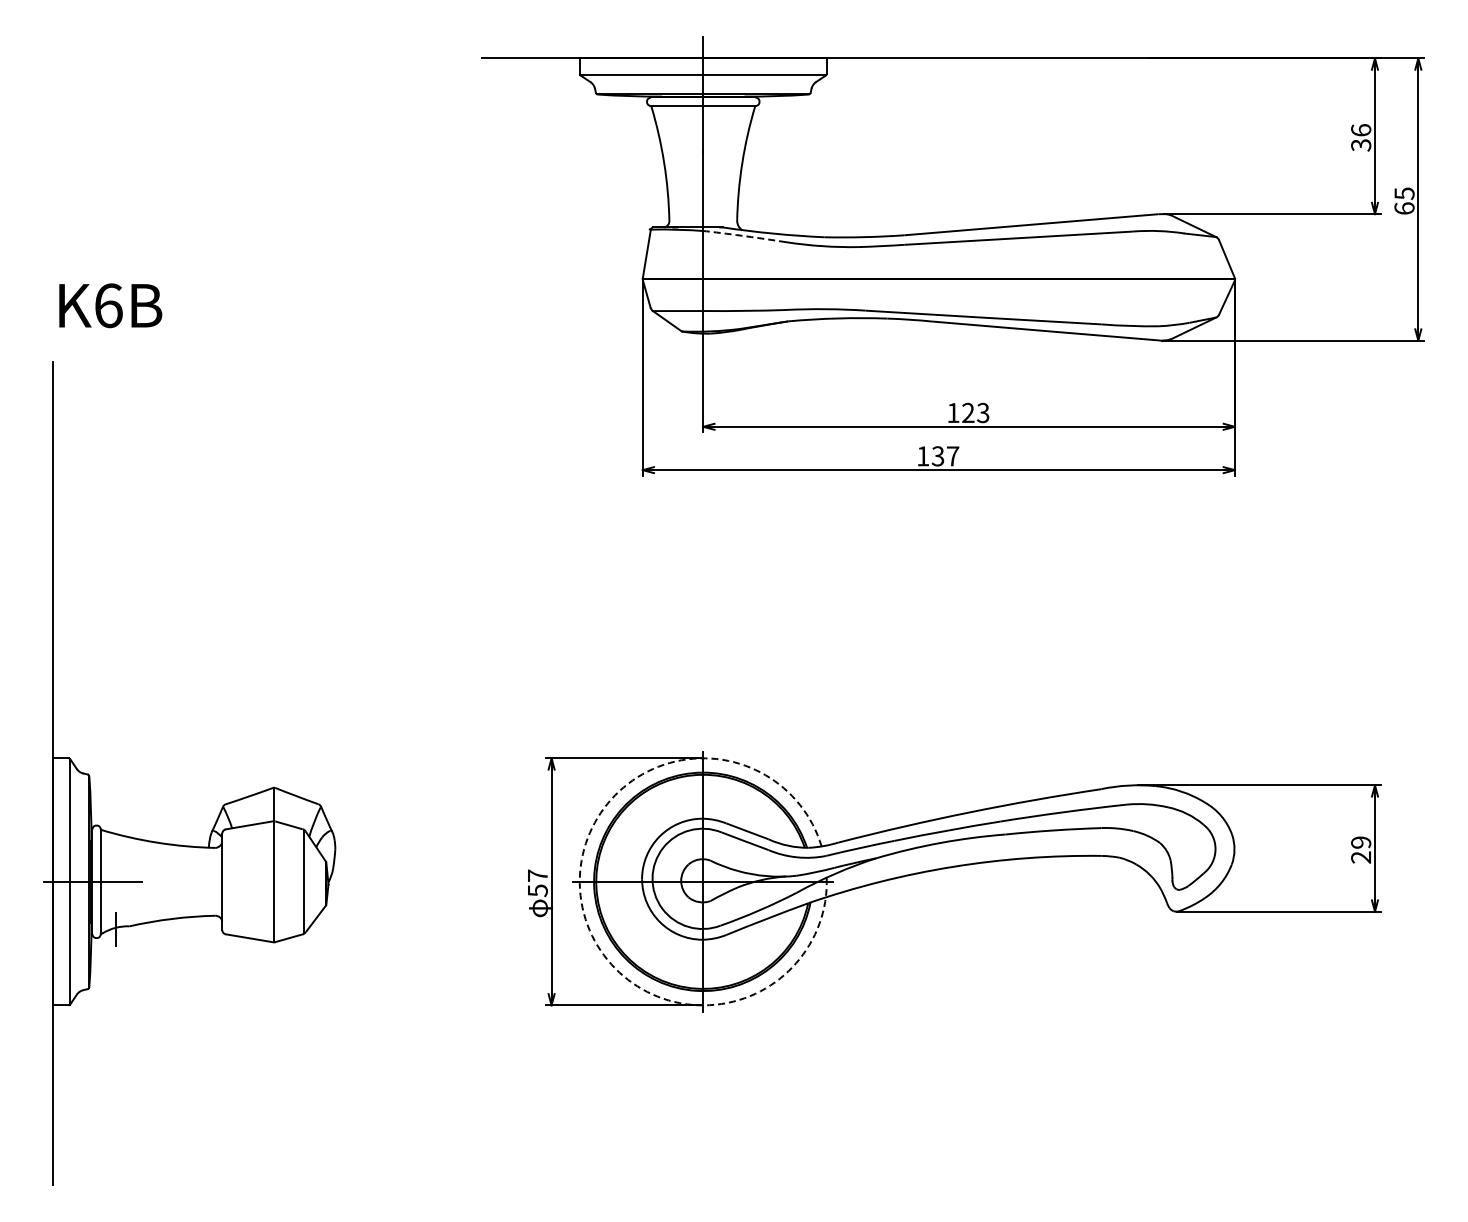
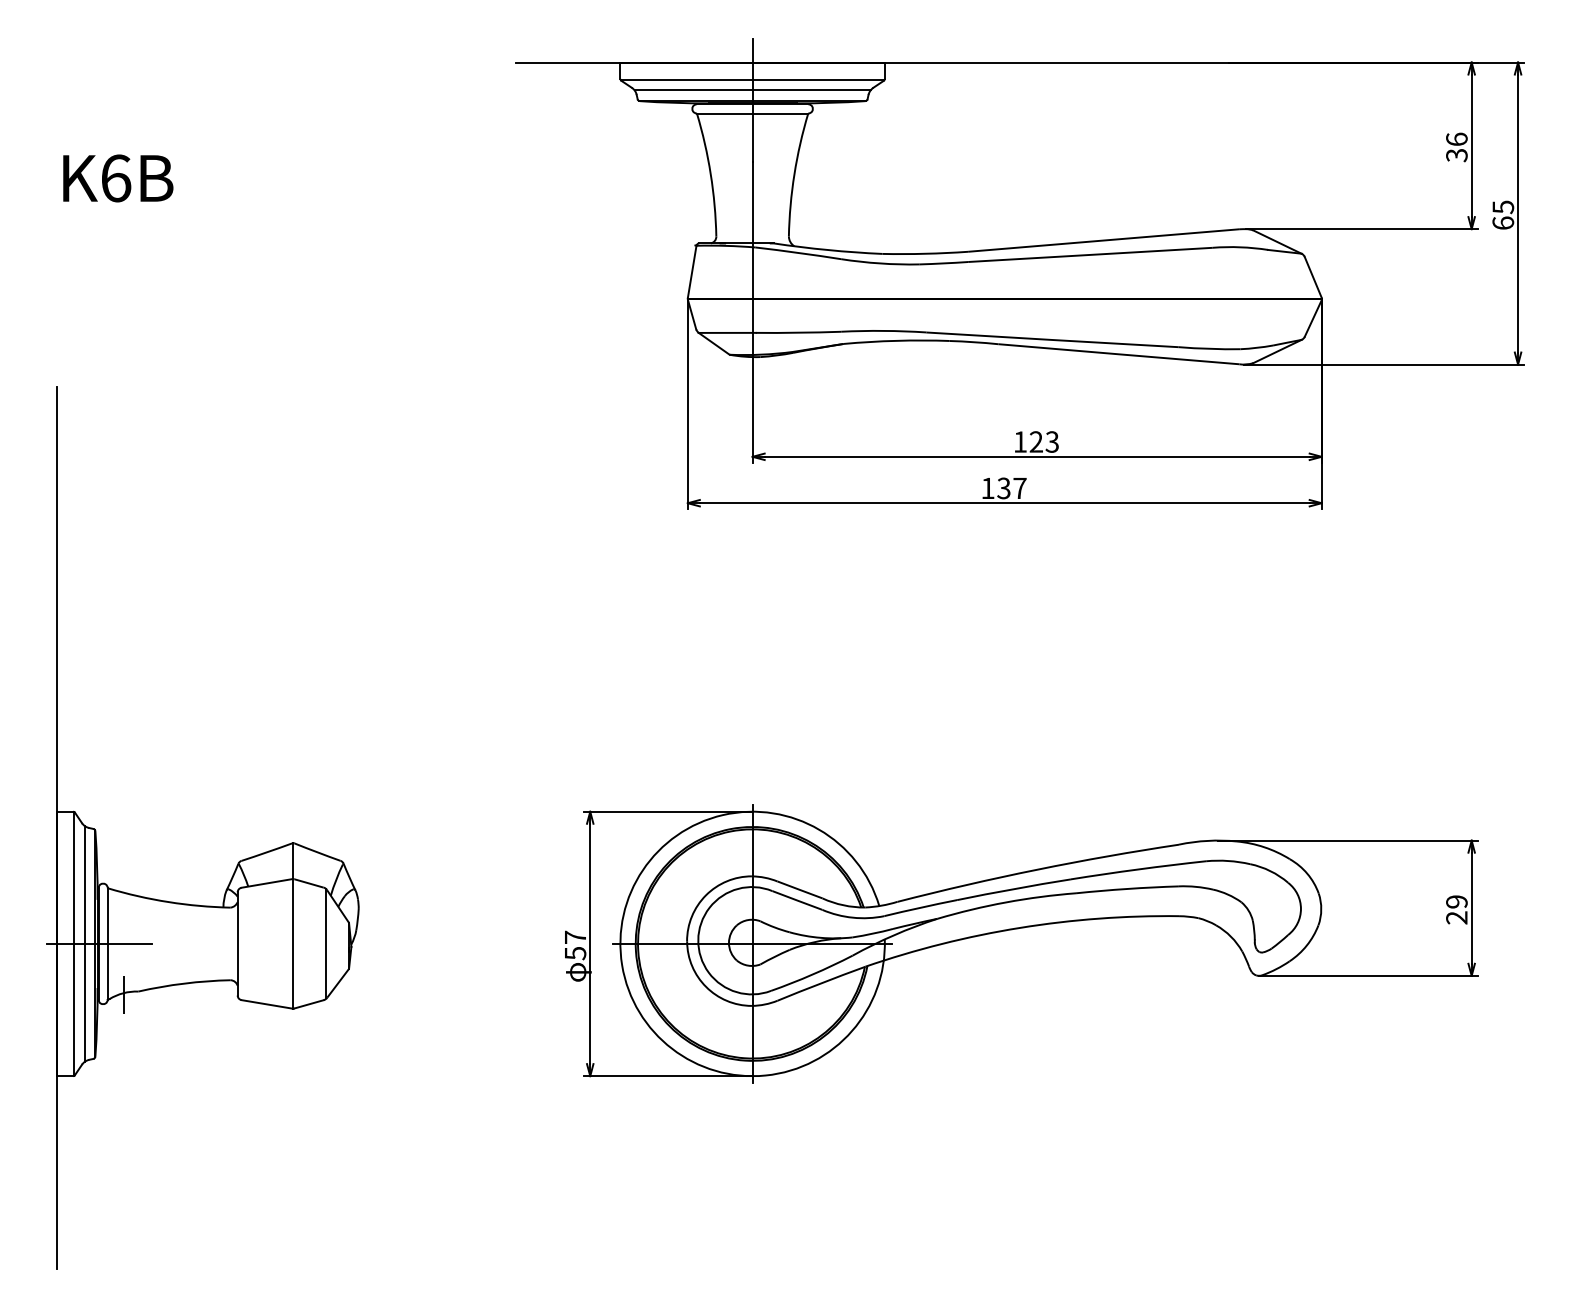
line: (703, 84) -> (752, 90), added
arc: (746, 236) -> (798, 253), dashed -> solid
text: (110, 305) -> (118, 178), moved
line: (79, 881) -> (84, 943), added
arc: (581, 901) -> (622, 964), dashed -> solid

